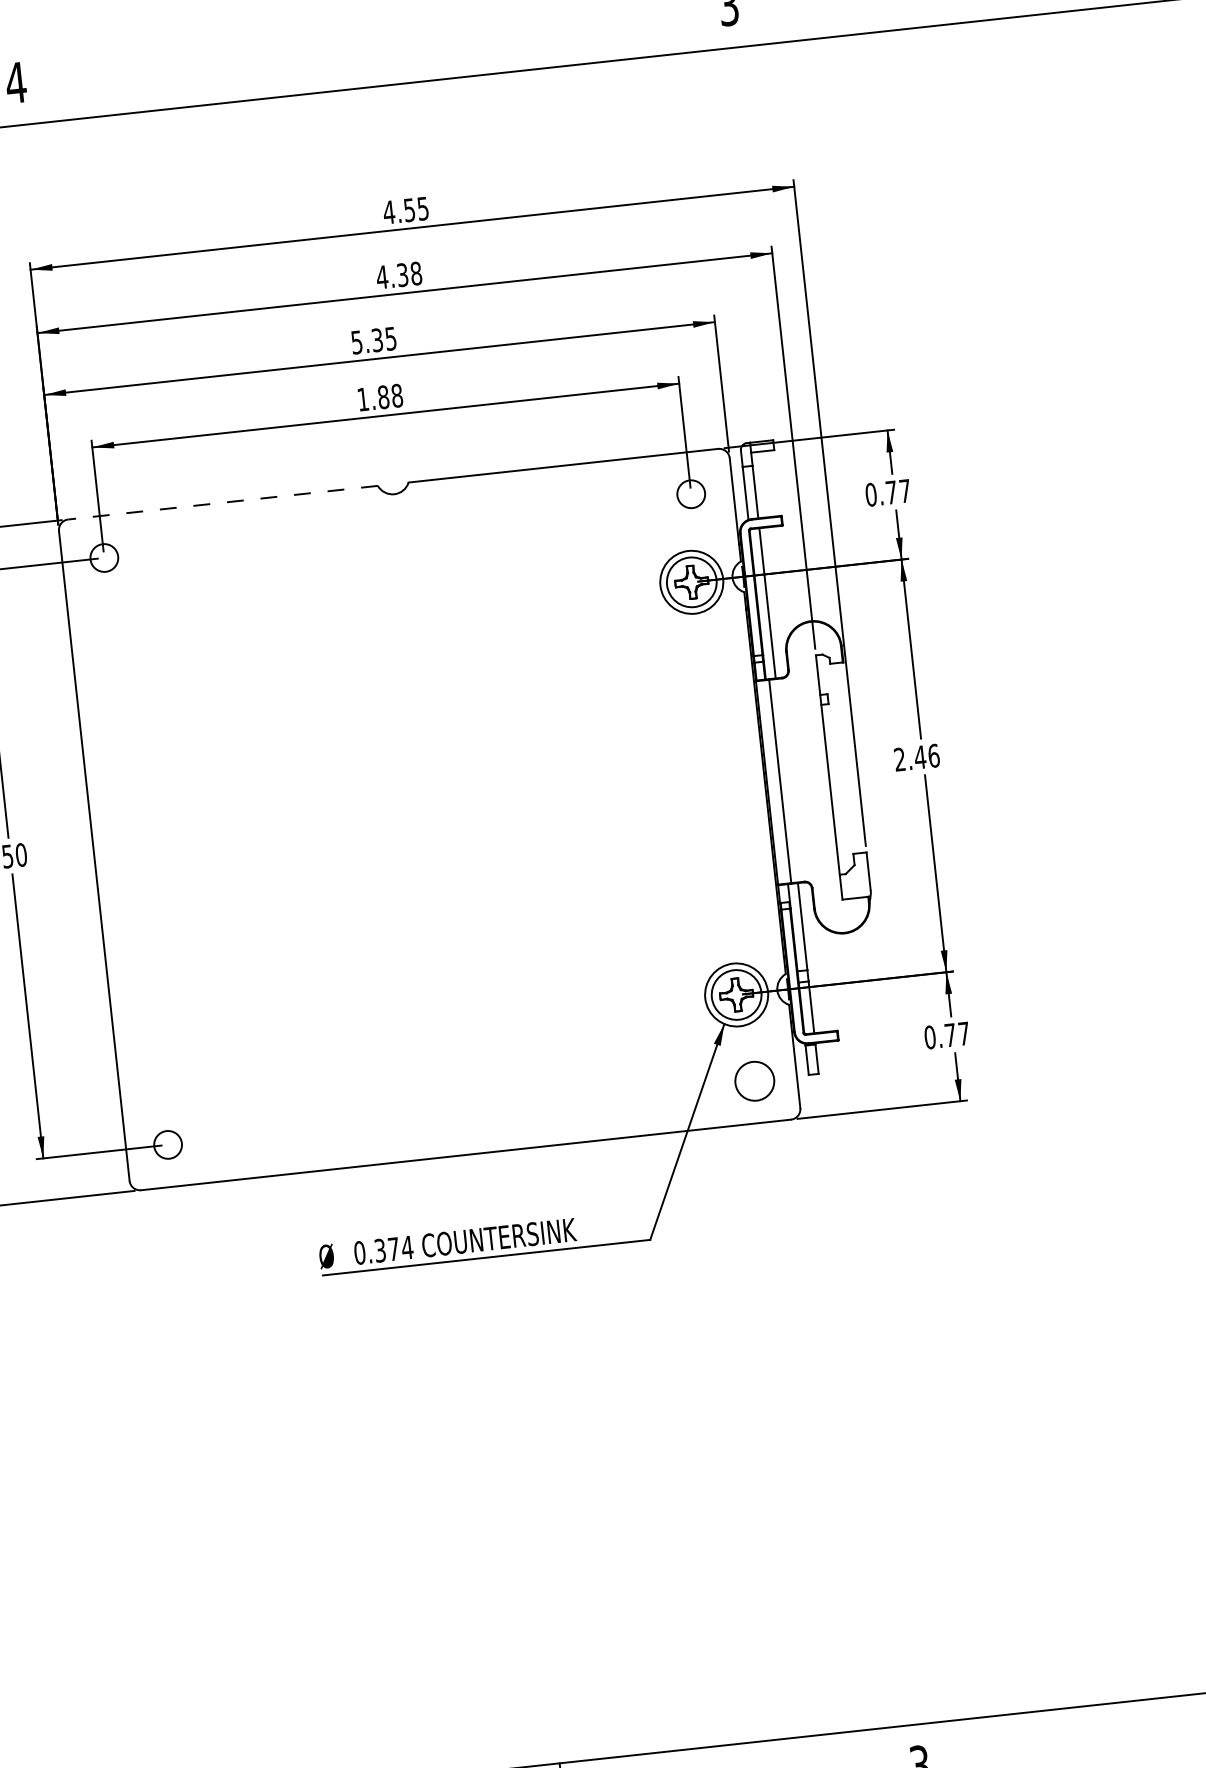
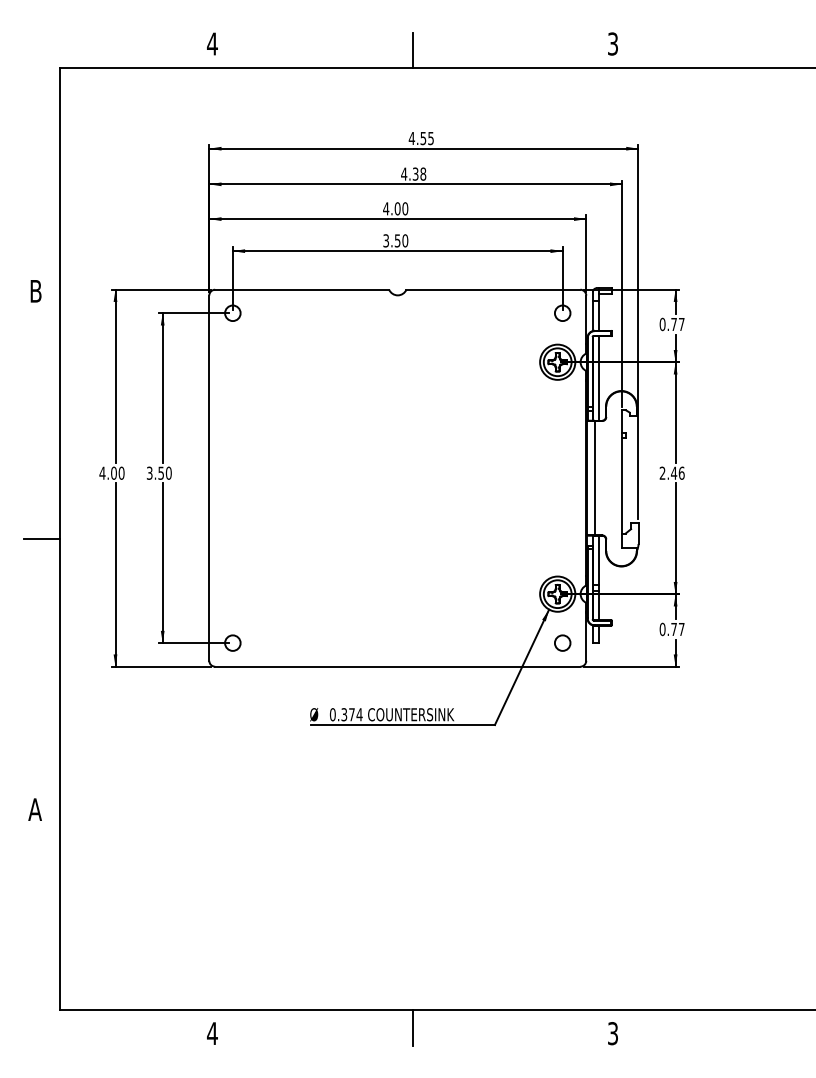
line: (374, 53) -> (413, 49), added
text: (373, 340) -> (395, 208), 5.35 -> 4.00
text: (379, 397) -> (395, 240), 1.88 -> 3.50
line: (223, 502) -> (302, 289), dashed -> solid
circle: (754, 1080) -> (562, 642), size x0.71

